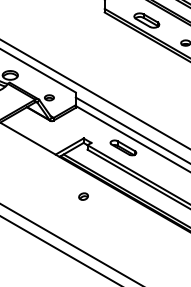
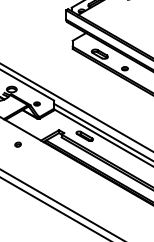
part: (82, 196) -> (17, 144), moved

